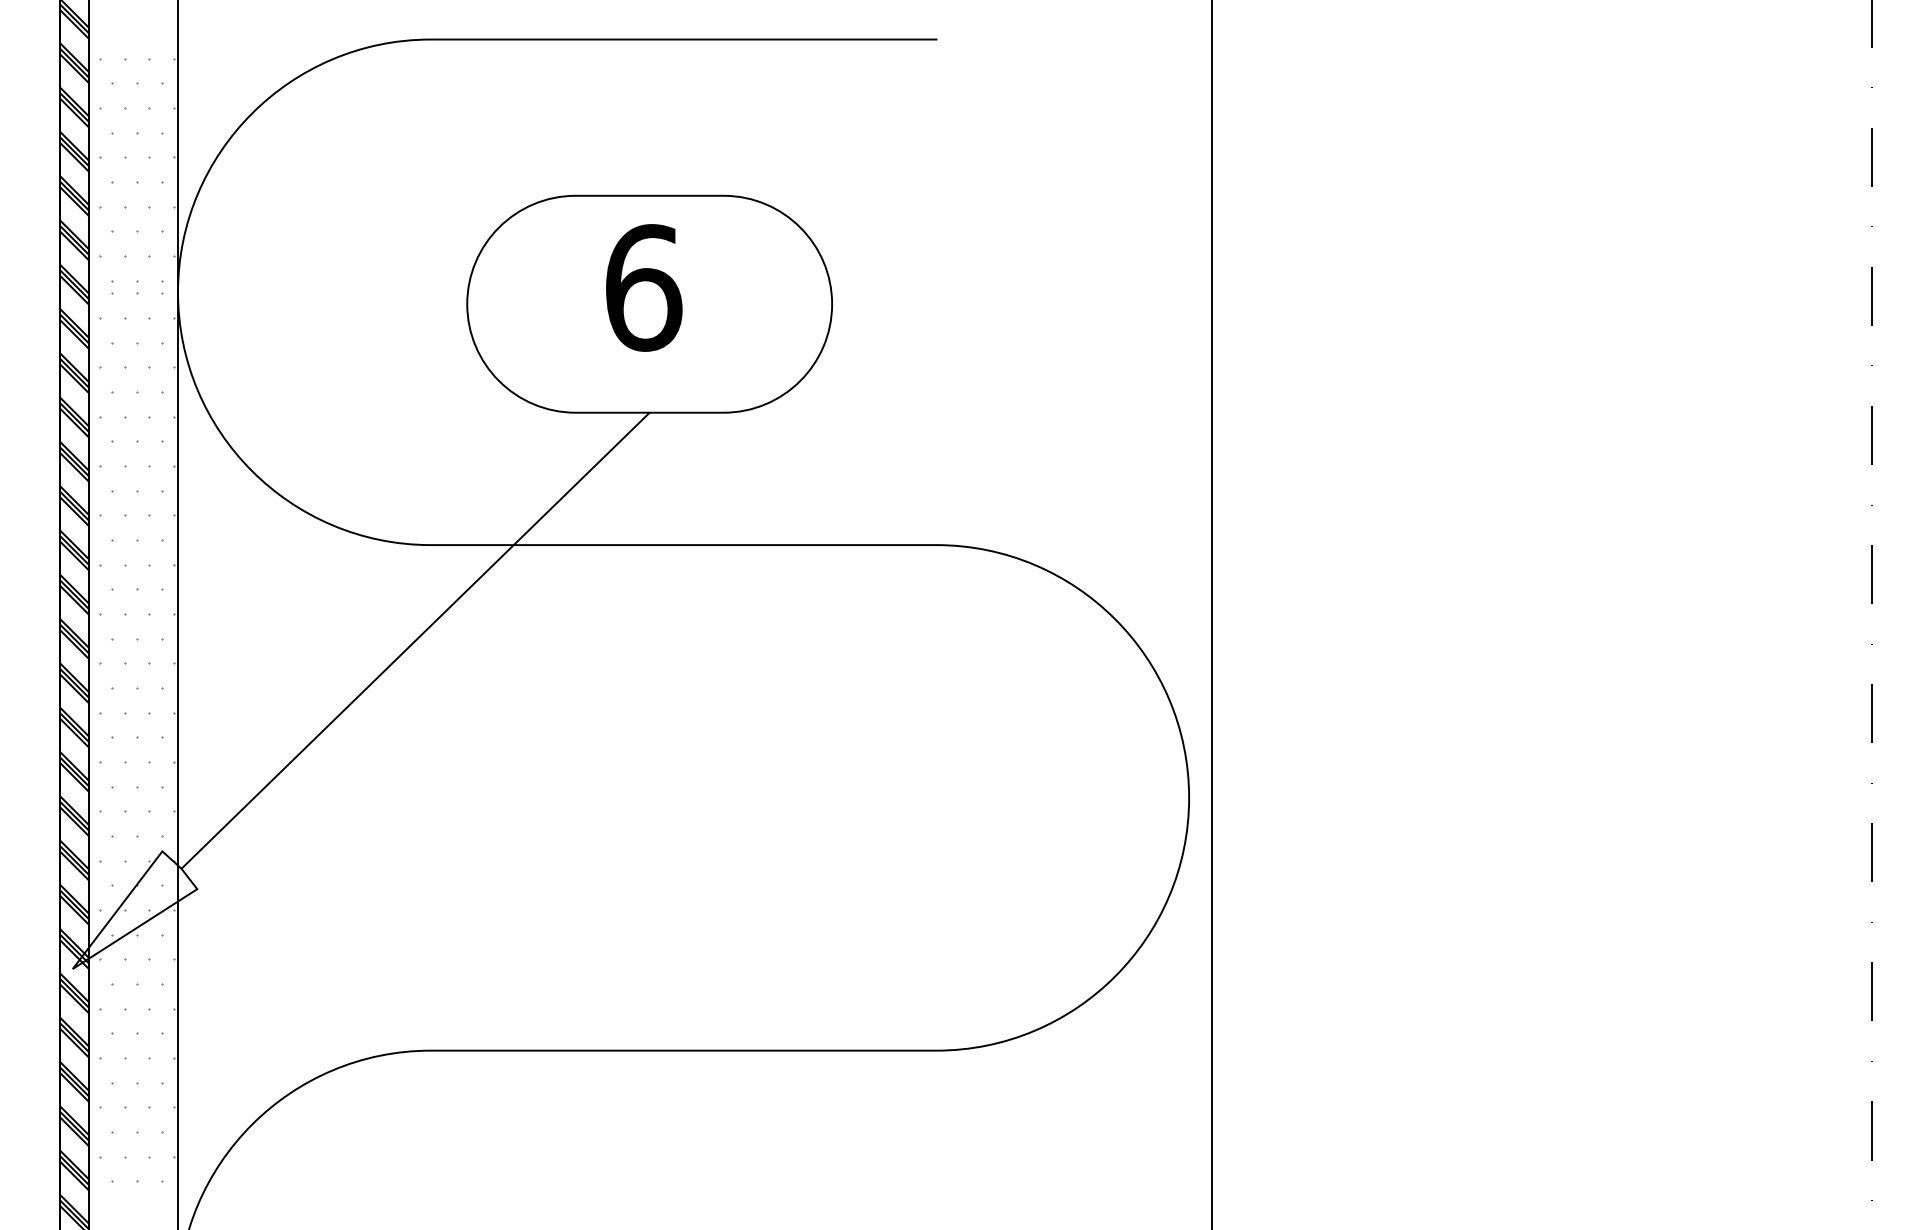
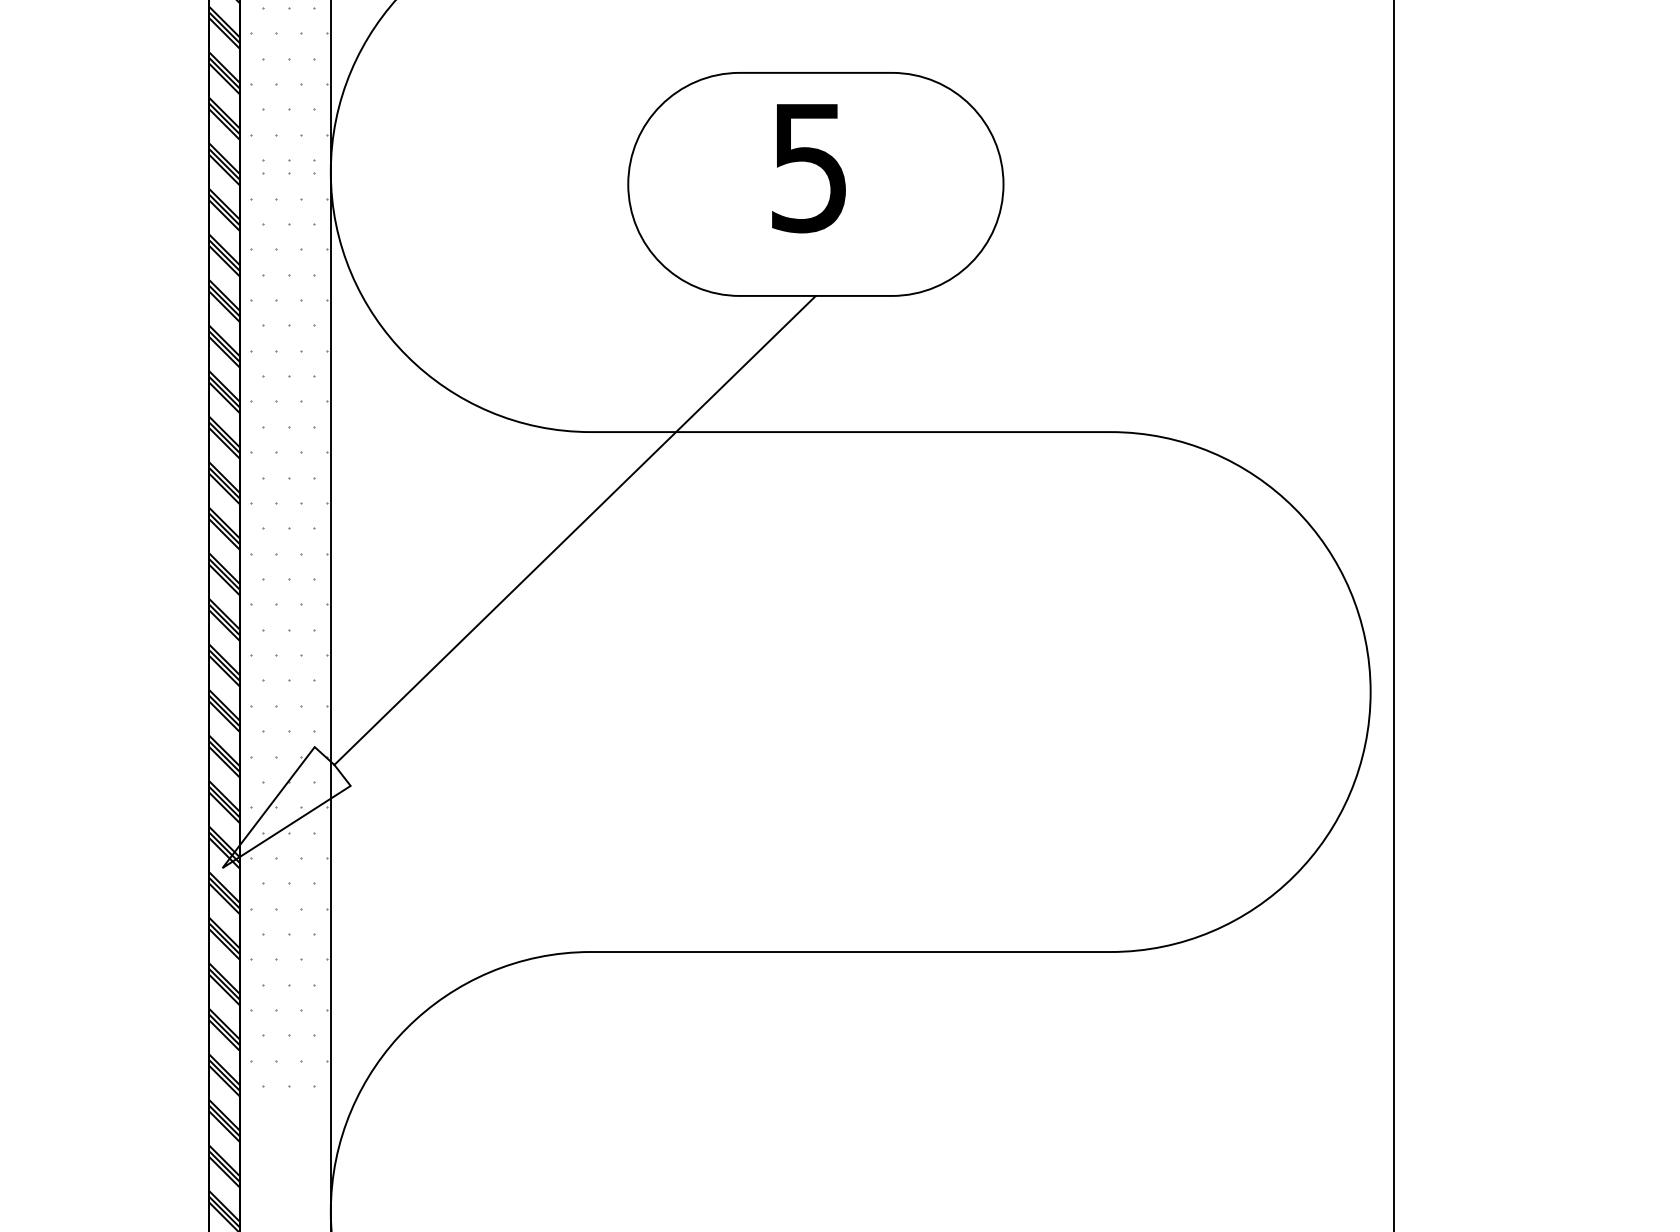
text: (644, 287) -> (810, 167), 6 -> 5

